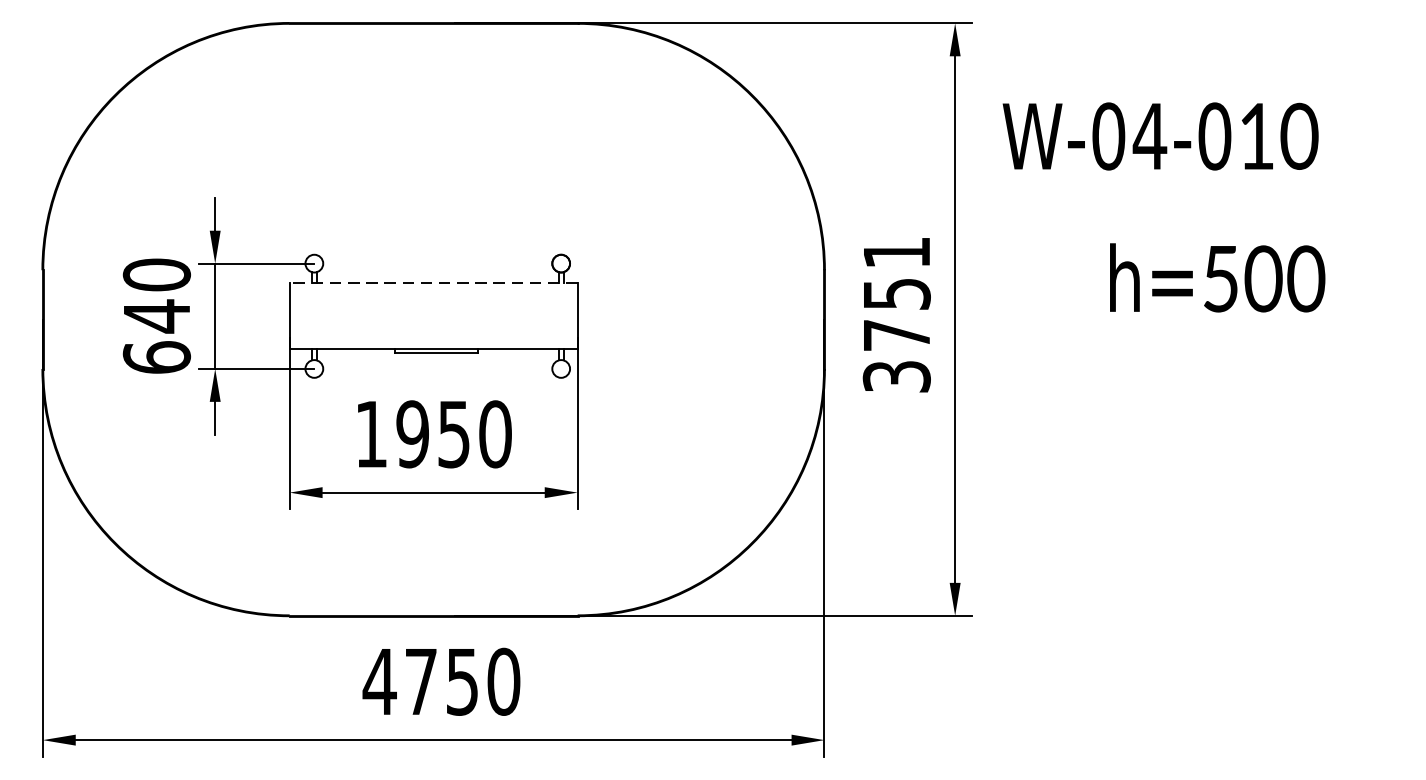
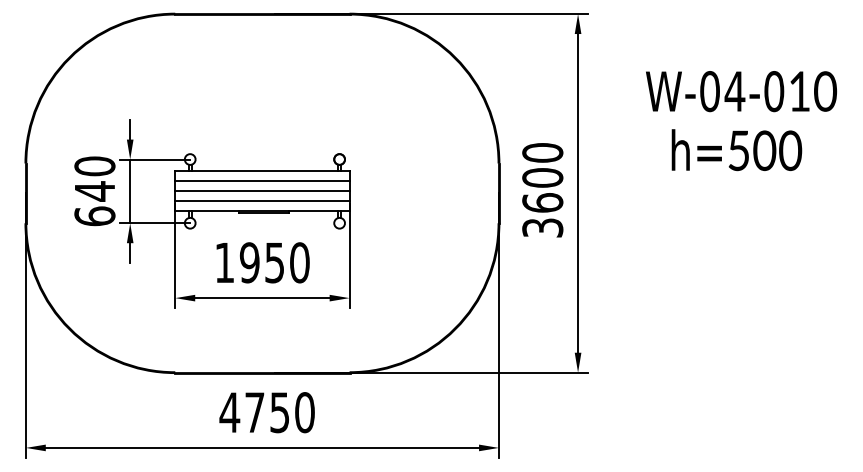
text: (1160, 136) -> (741, 91), moved
text: (1216, 278) -> (736, 150), moved
line: (432, 283) -> (261, 171), dashed -> solid
text: (896, 293) -> (542, 177), 3751 -> 3600
line: (433, 299) -> (262, 181), added
line: (433, 316) -> (262, 191), added
line: (433, 332) -> (262, 201), added

